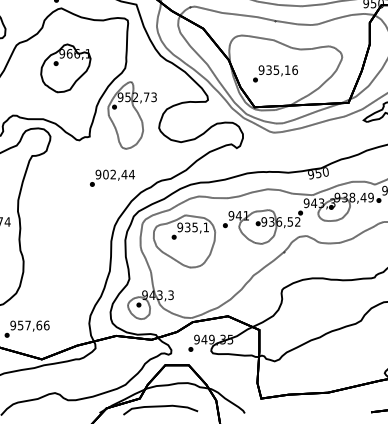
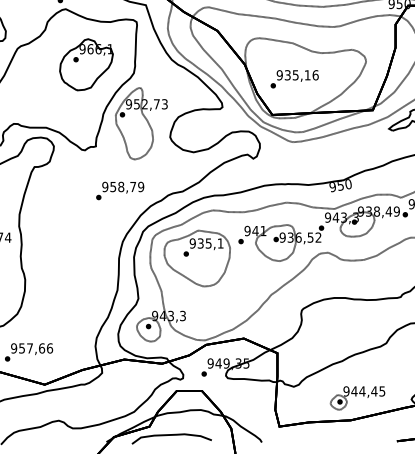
part: (65, 68) -> (86, 64), moved
text: (118, 174) -> (126, 186), 902,44 -> 958,79
part: (334, 371) -> (357, 397), added

